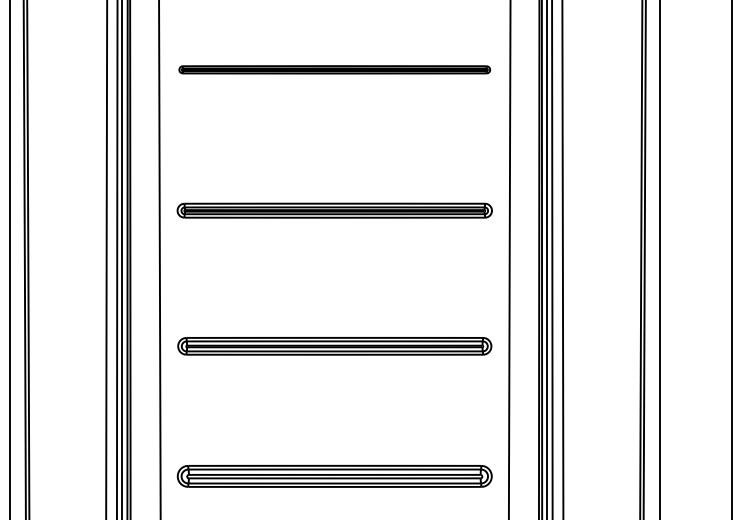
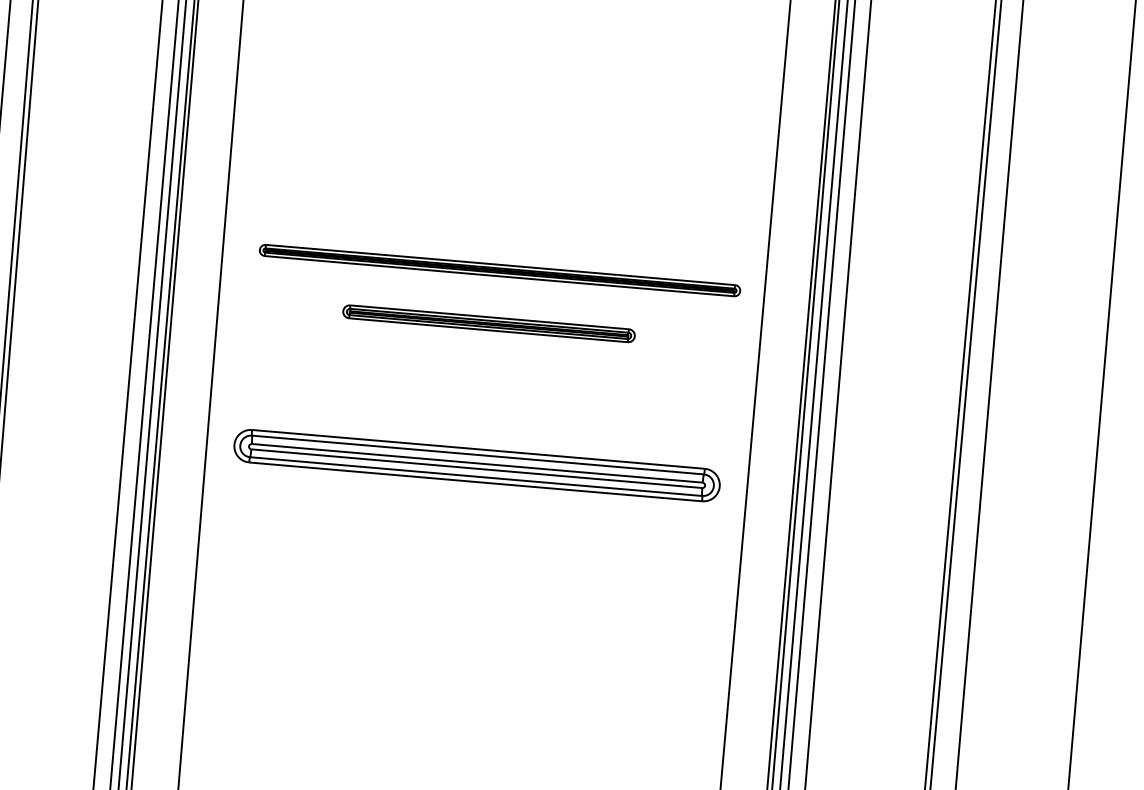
part: (334, 69) -> (499, 270), moved
part: (334, 210) -> (488, 323), size x0.6
part: (334, 346) -> (470, 533), removed
part: (334, 475) -> (476, 464), moved

